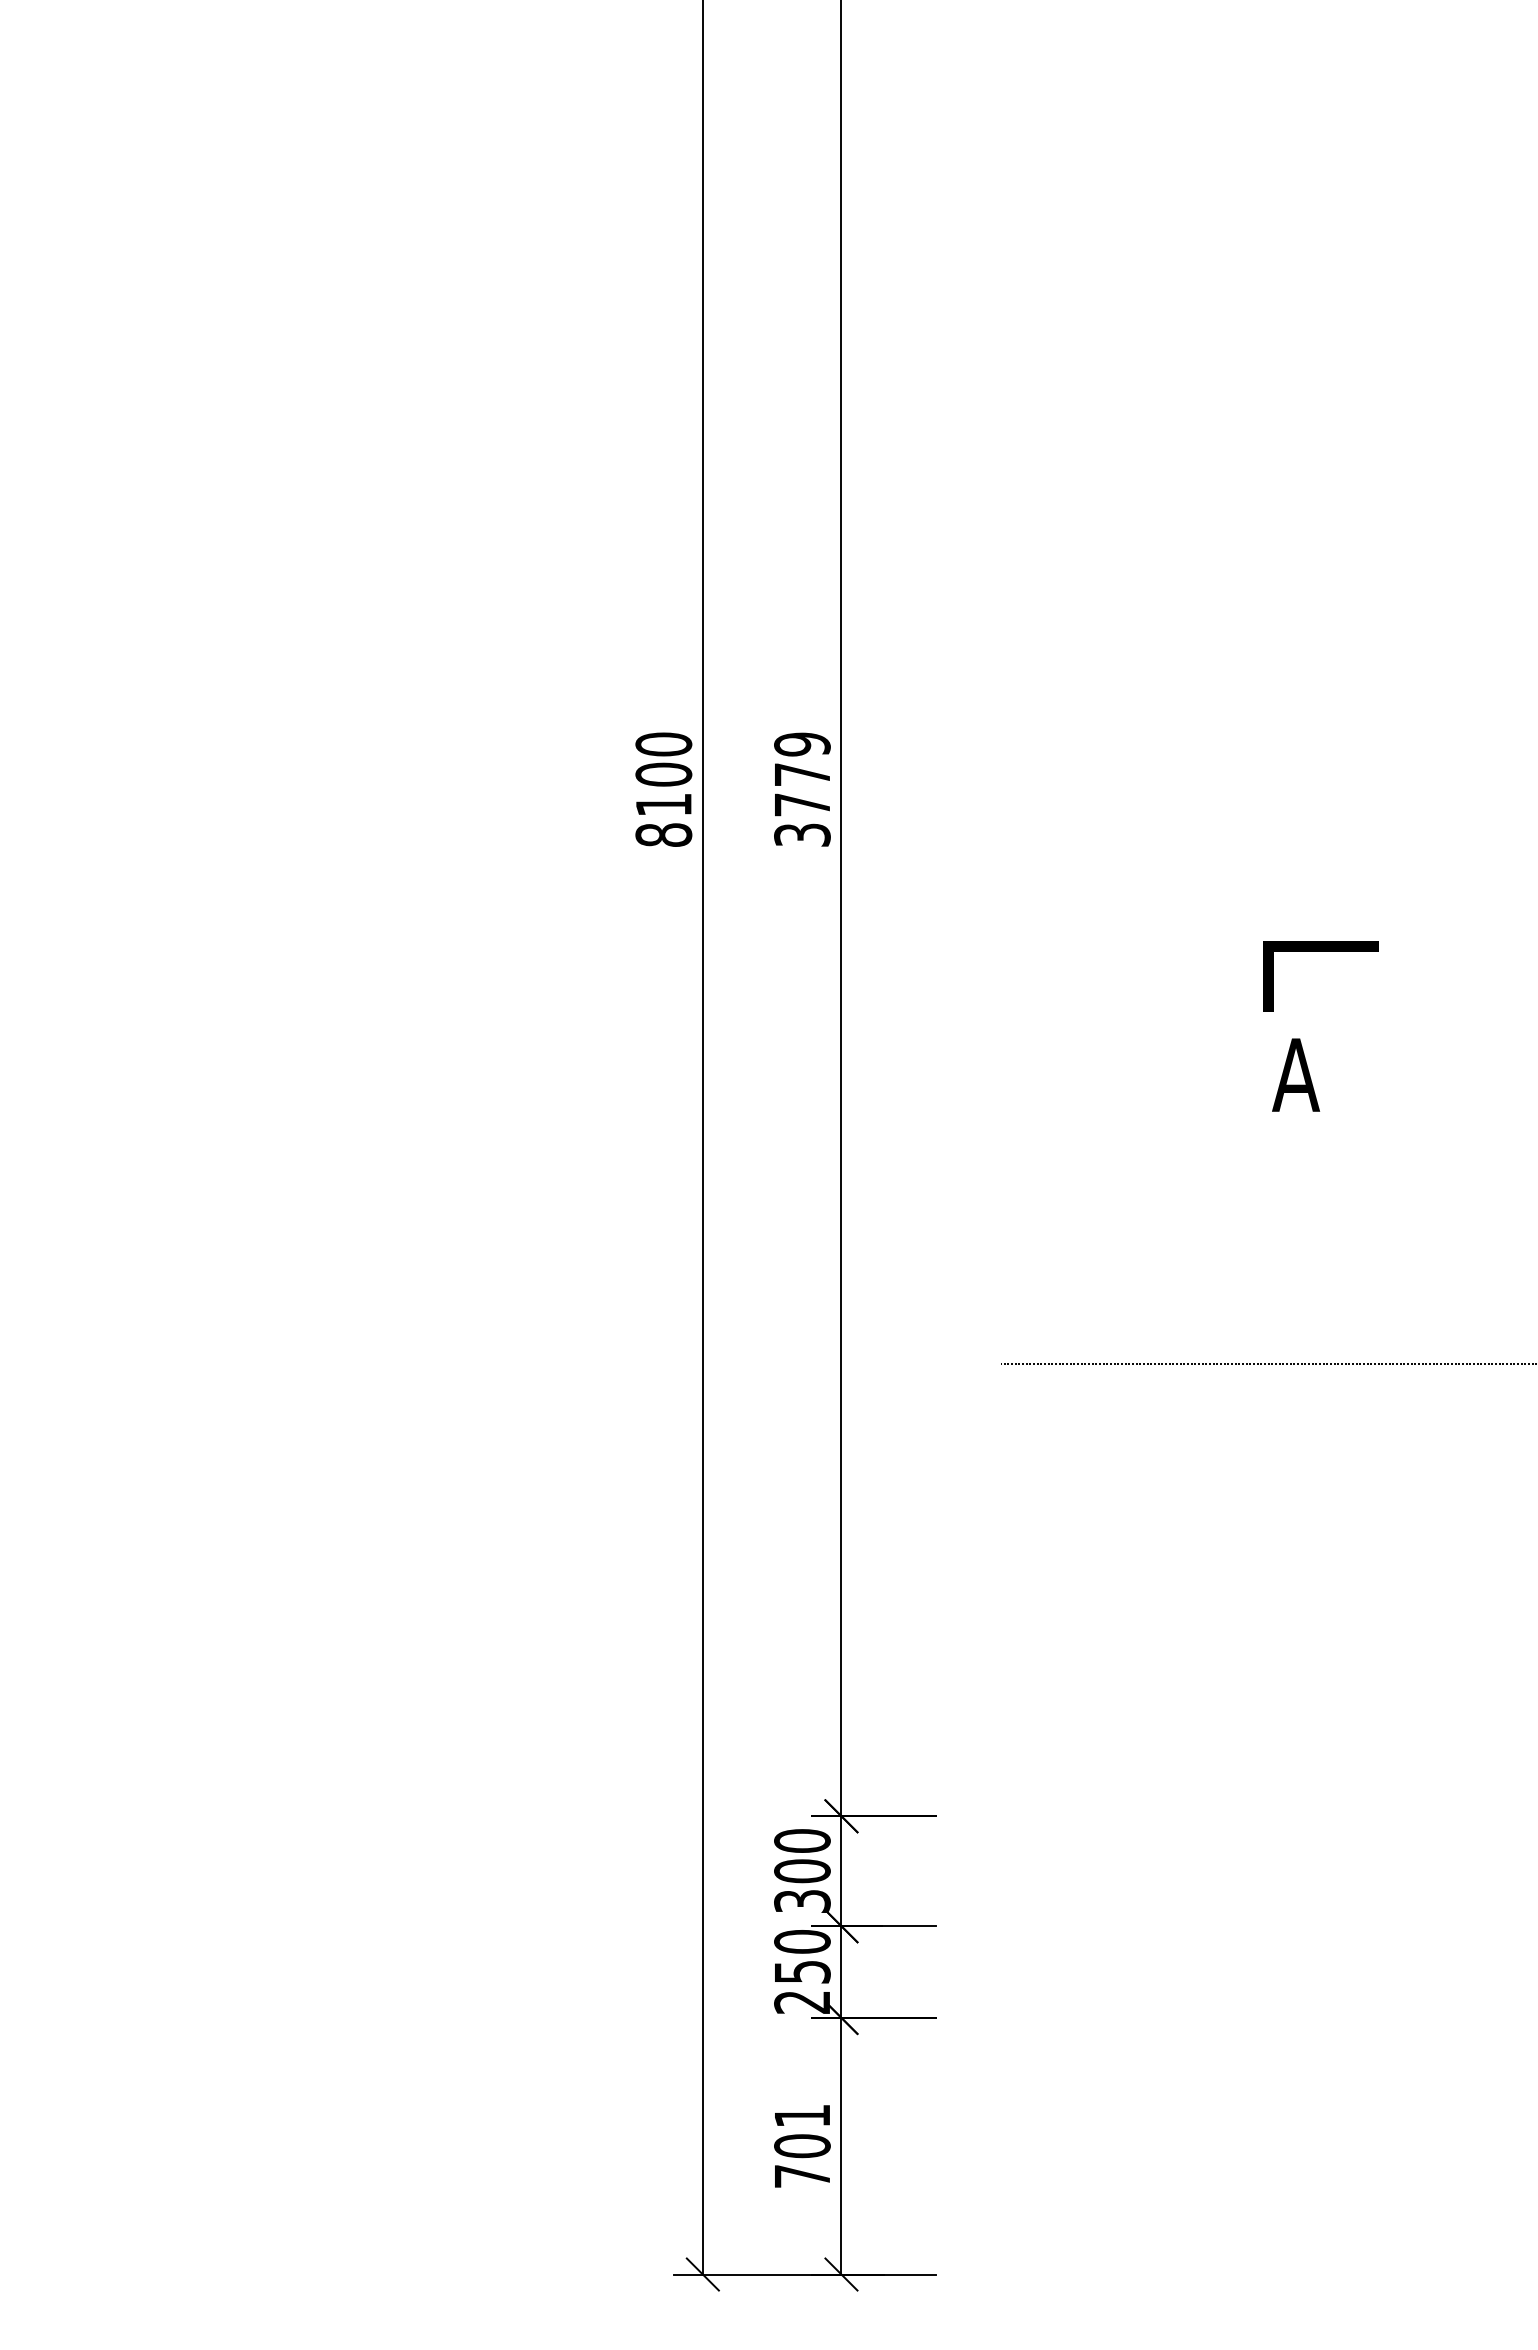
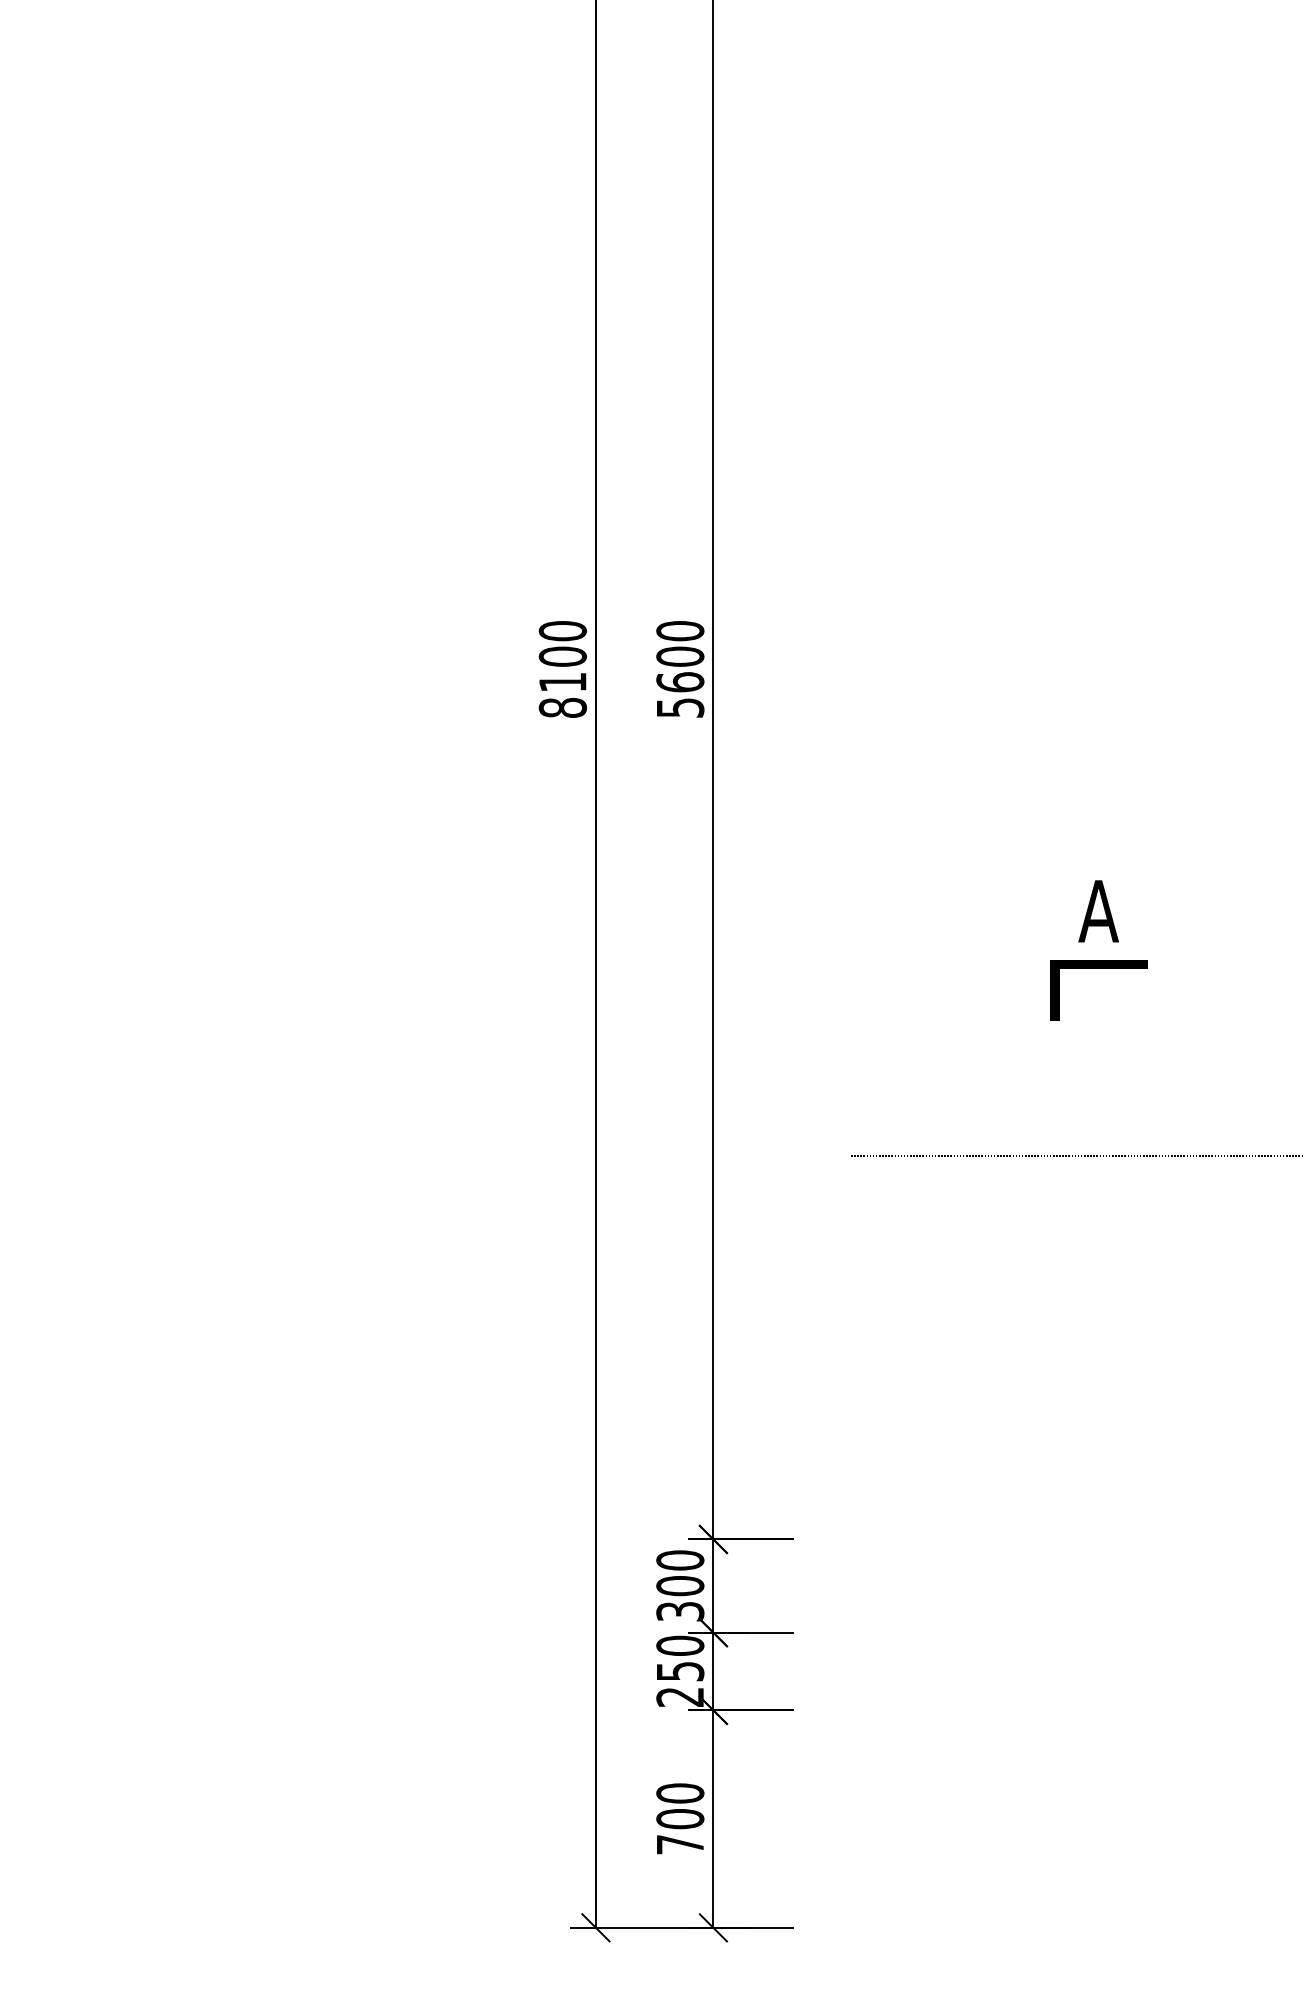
text: (802, 789) -> (680, 669), 3779 -> 5600
line: (1320, 951) -> (1099, 969), moved
text: (802, 2115) -> (680, 1793), 701 -> 700

